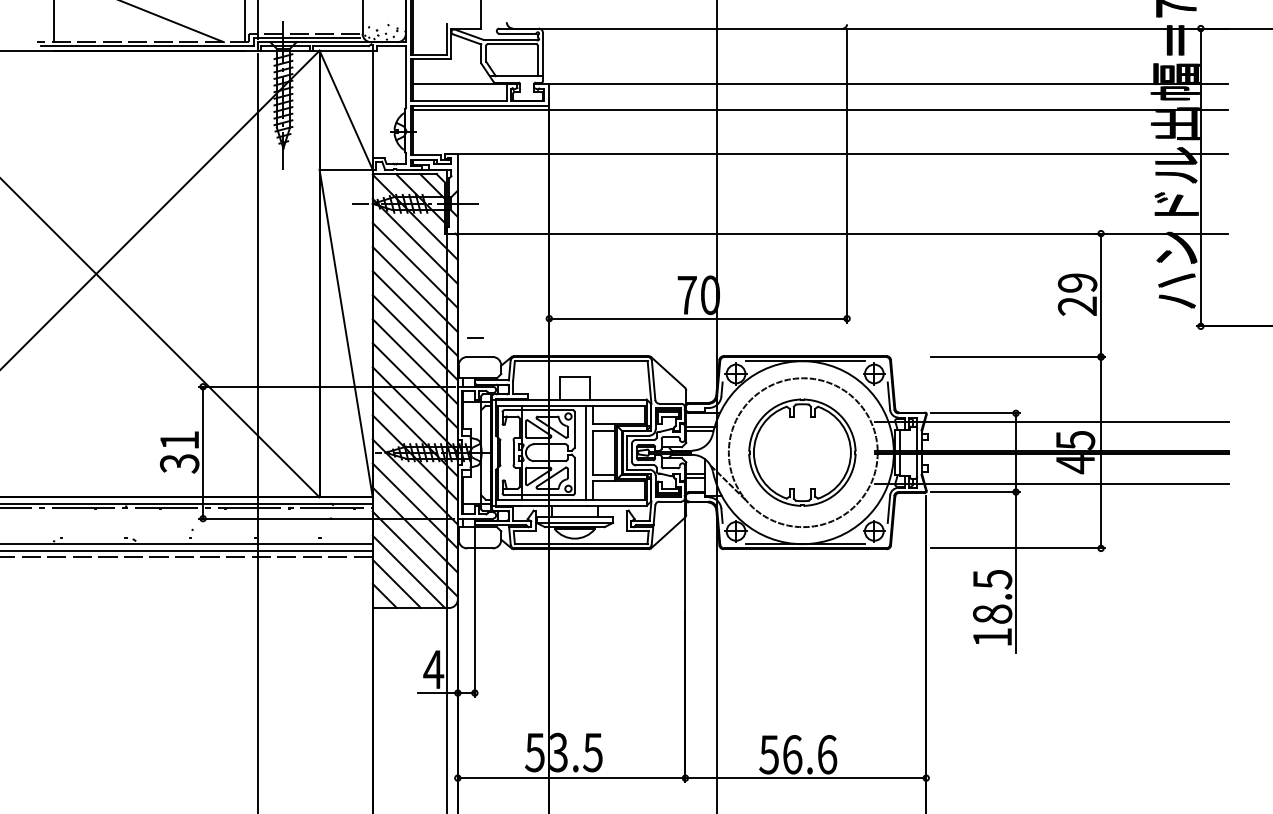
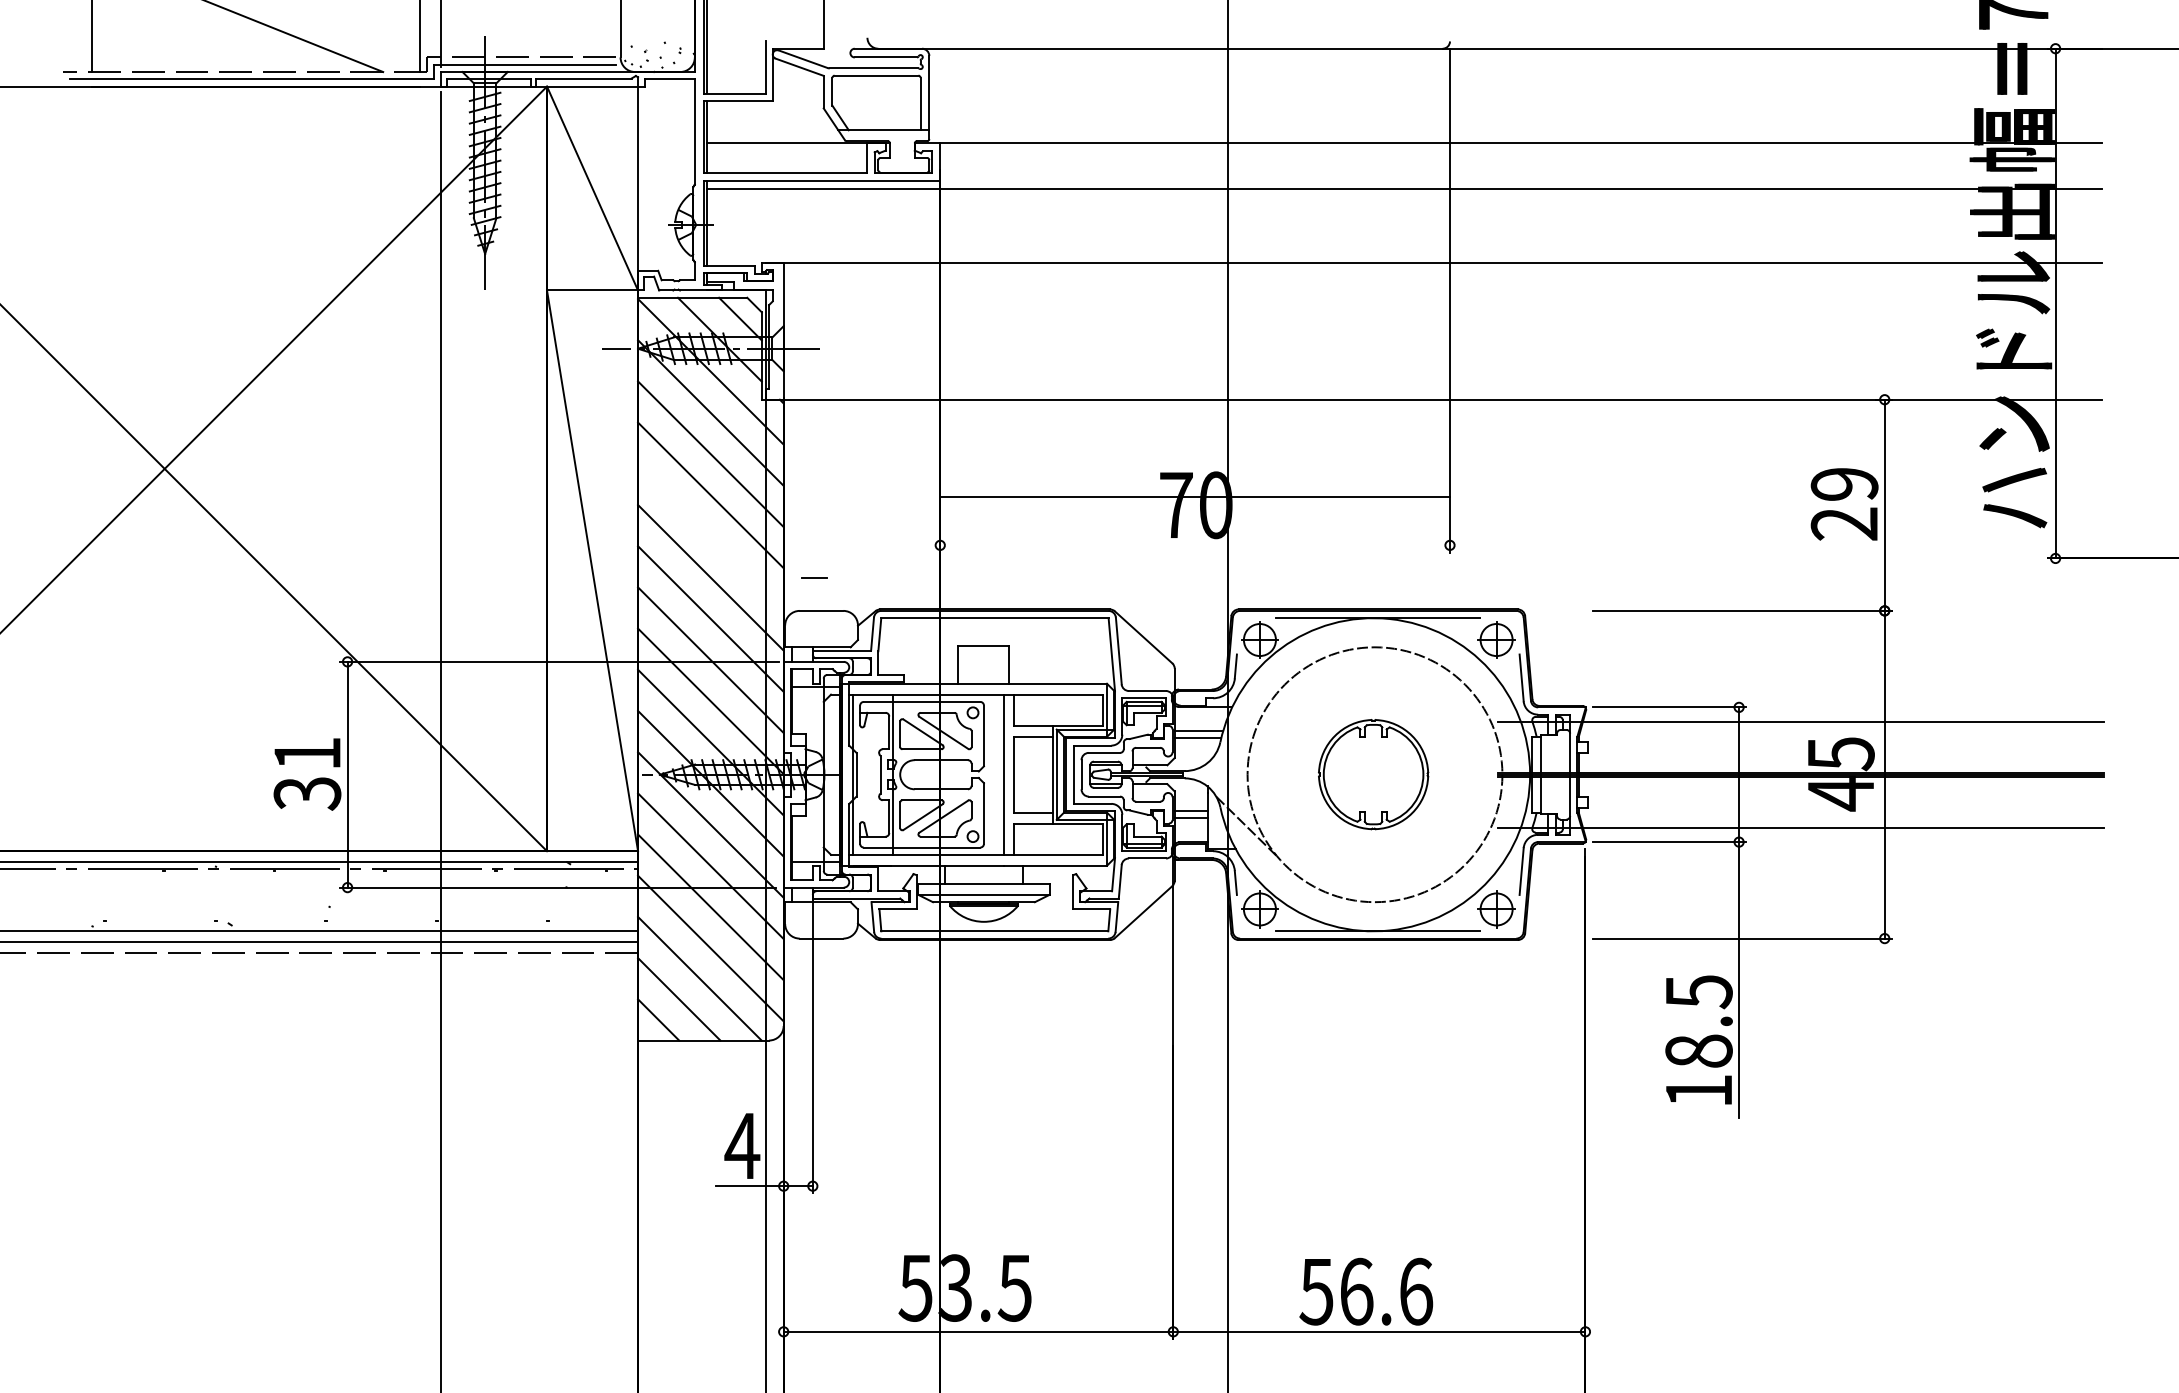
line: (414, 313) -> (709, 536), removed
line: (698, 318) -> (1195, 497), moved
part: (802, 452) -> (1373, 774), size x0.6

